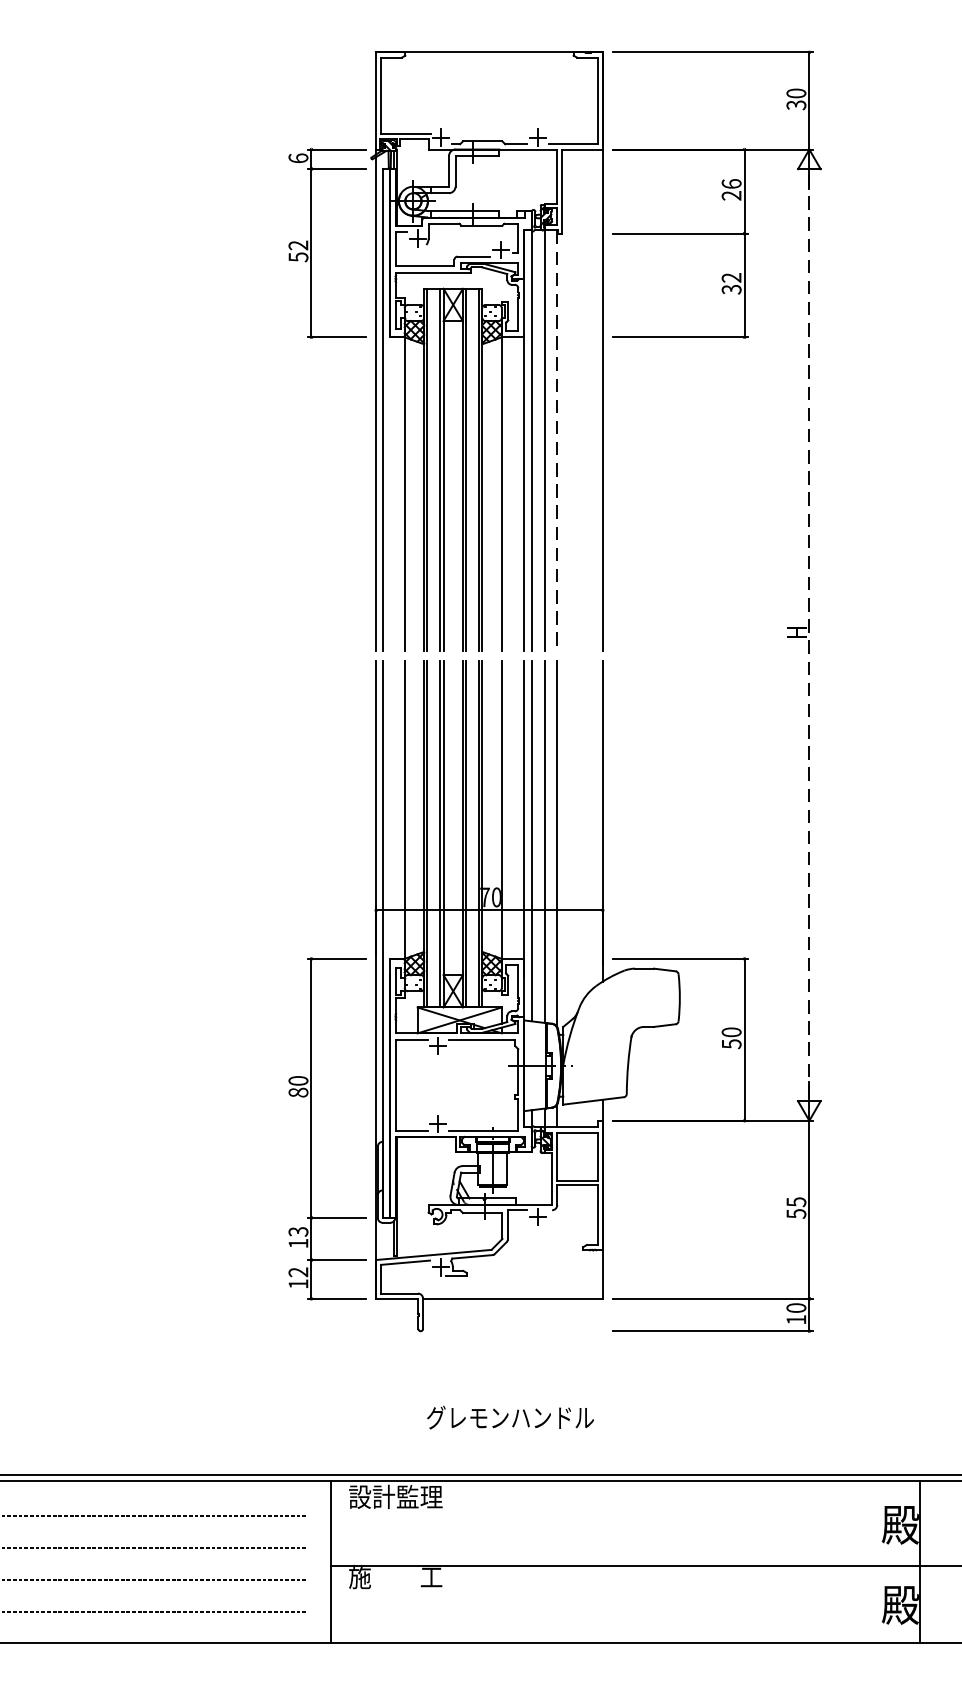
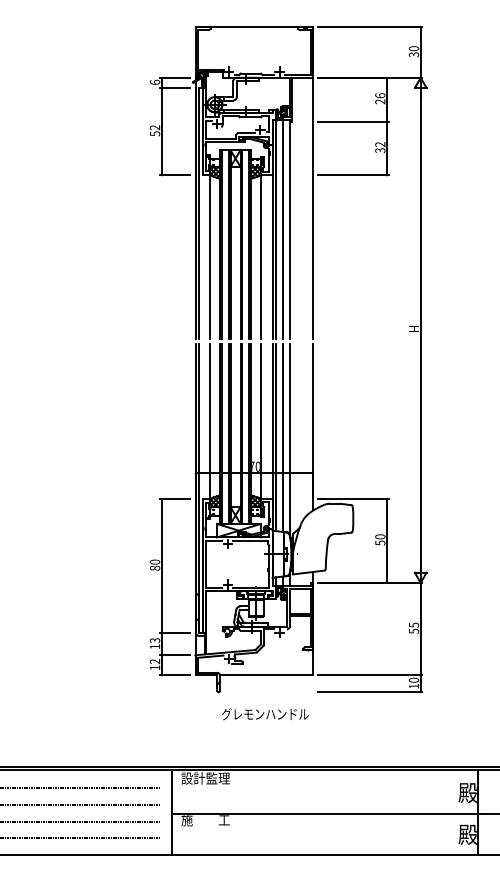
line: (556, 441) -> (289, 229), dashed -> solid
line: (808, 635) -> (420, 330), dashed -> solid
text: (510, 1418) -> (265, 714), moved

